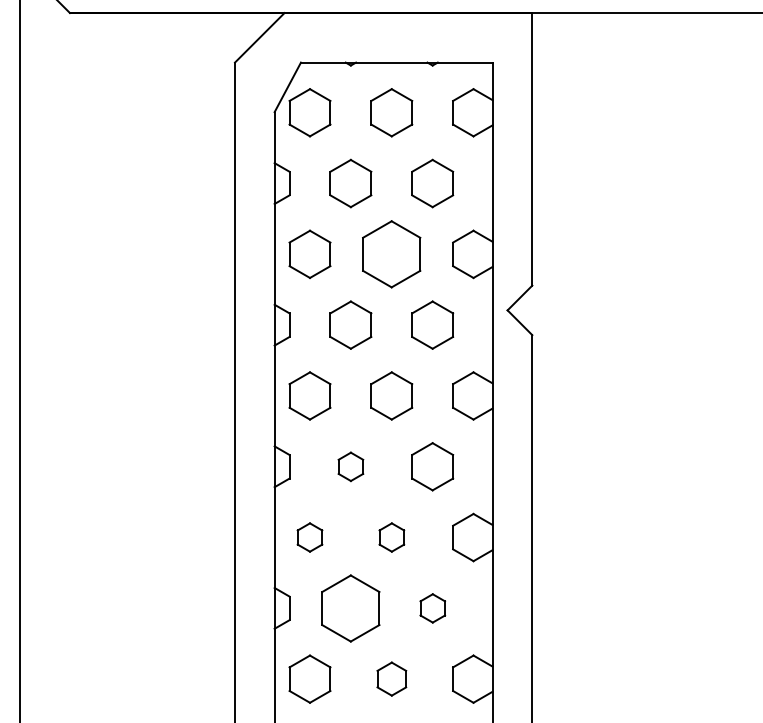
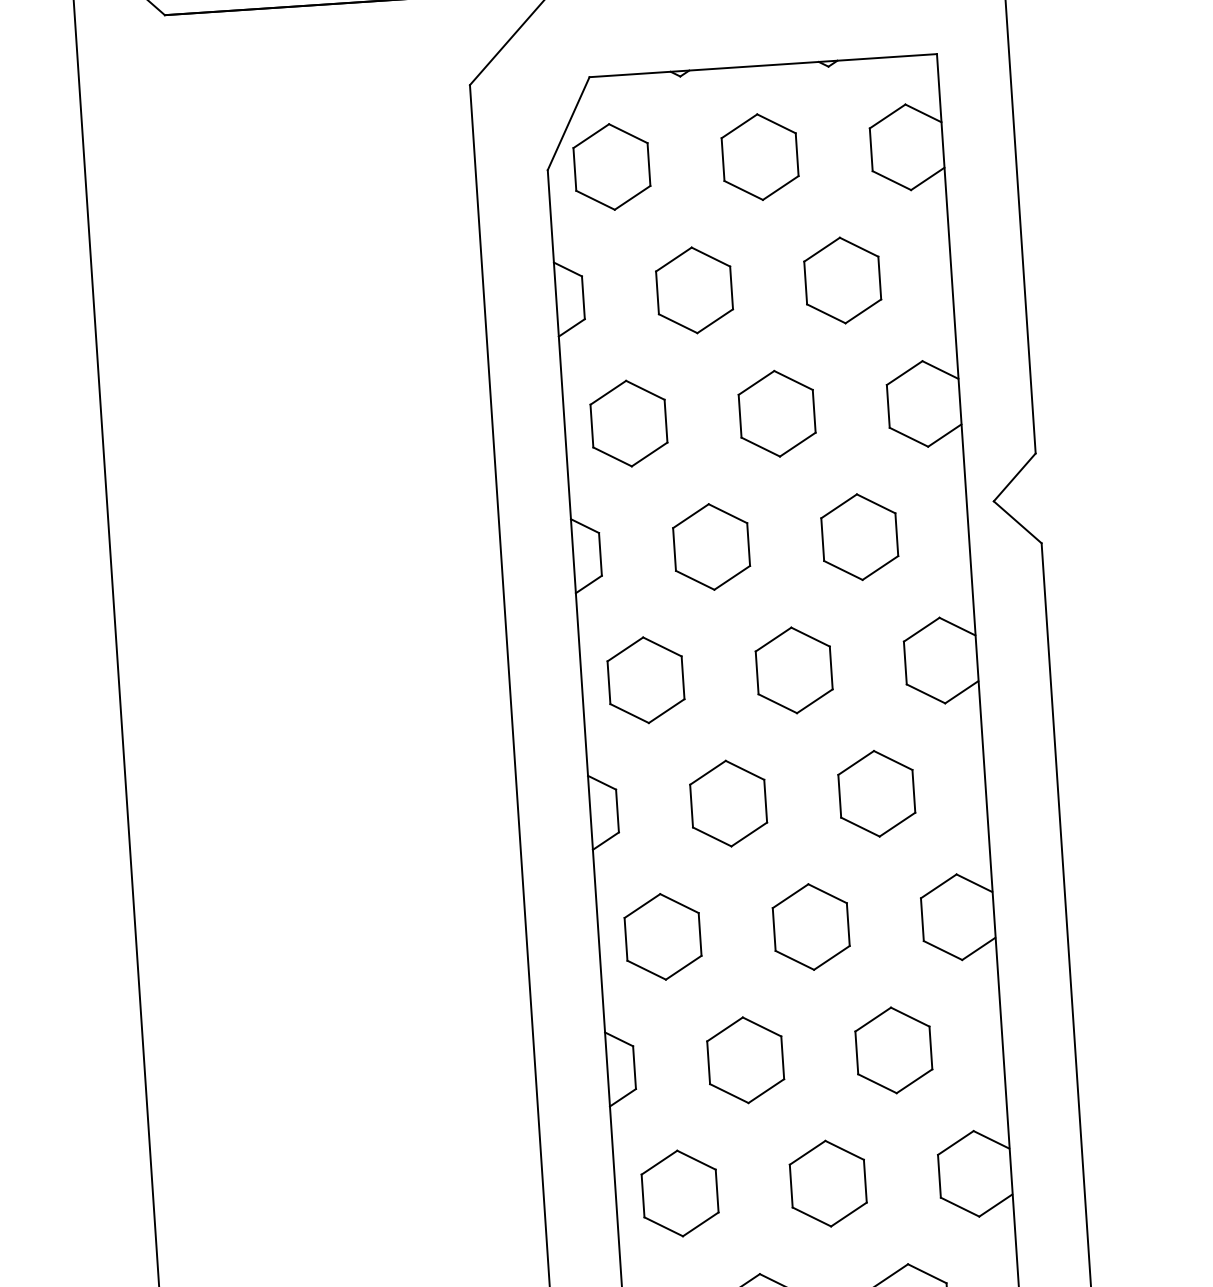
part: (391, 254) -> (776, 414), size x0.71
part: (350, 466) -> (727, 803), size x1.67
part: (309, 537) -> (662, 936), size x1.67
part: (391, 537) -> (810, 926), size x1.67
part: (350, 607) -> (744, 1058), size x0.71
part: (432, 608) -> (893, 1050), size x1.67
part: (391, 678) -> (827, 1182), size x1.43

